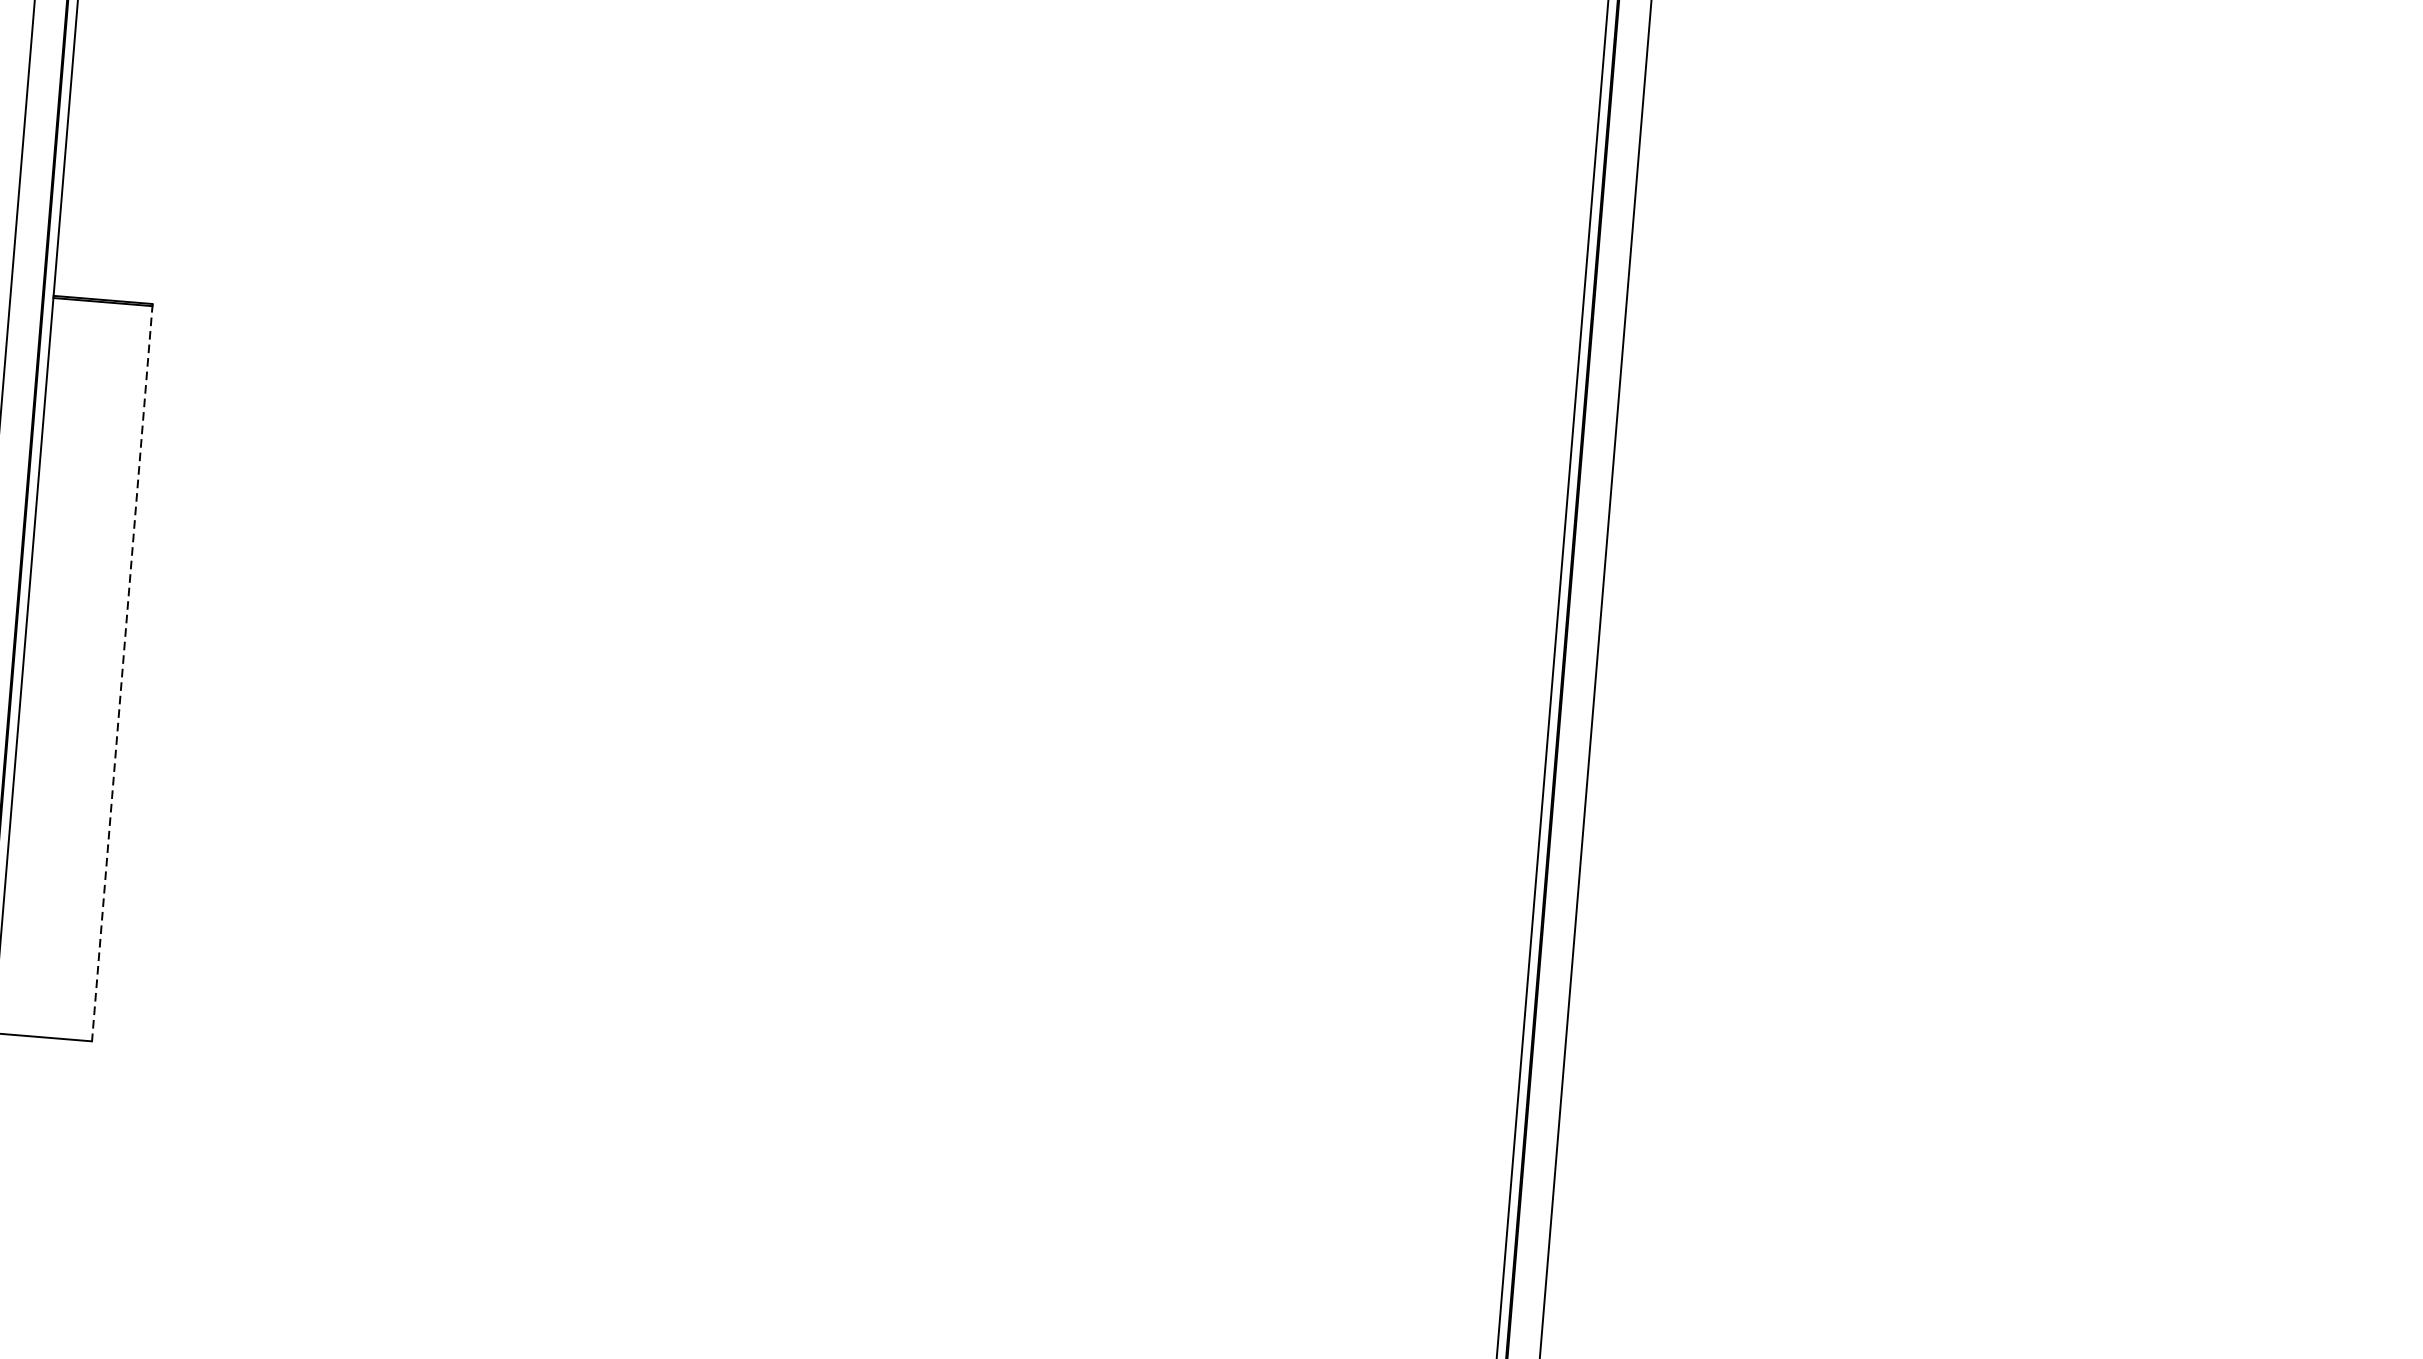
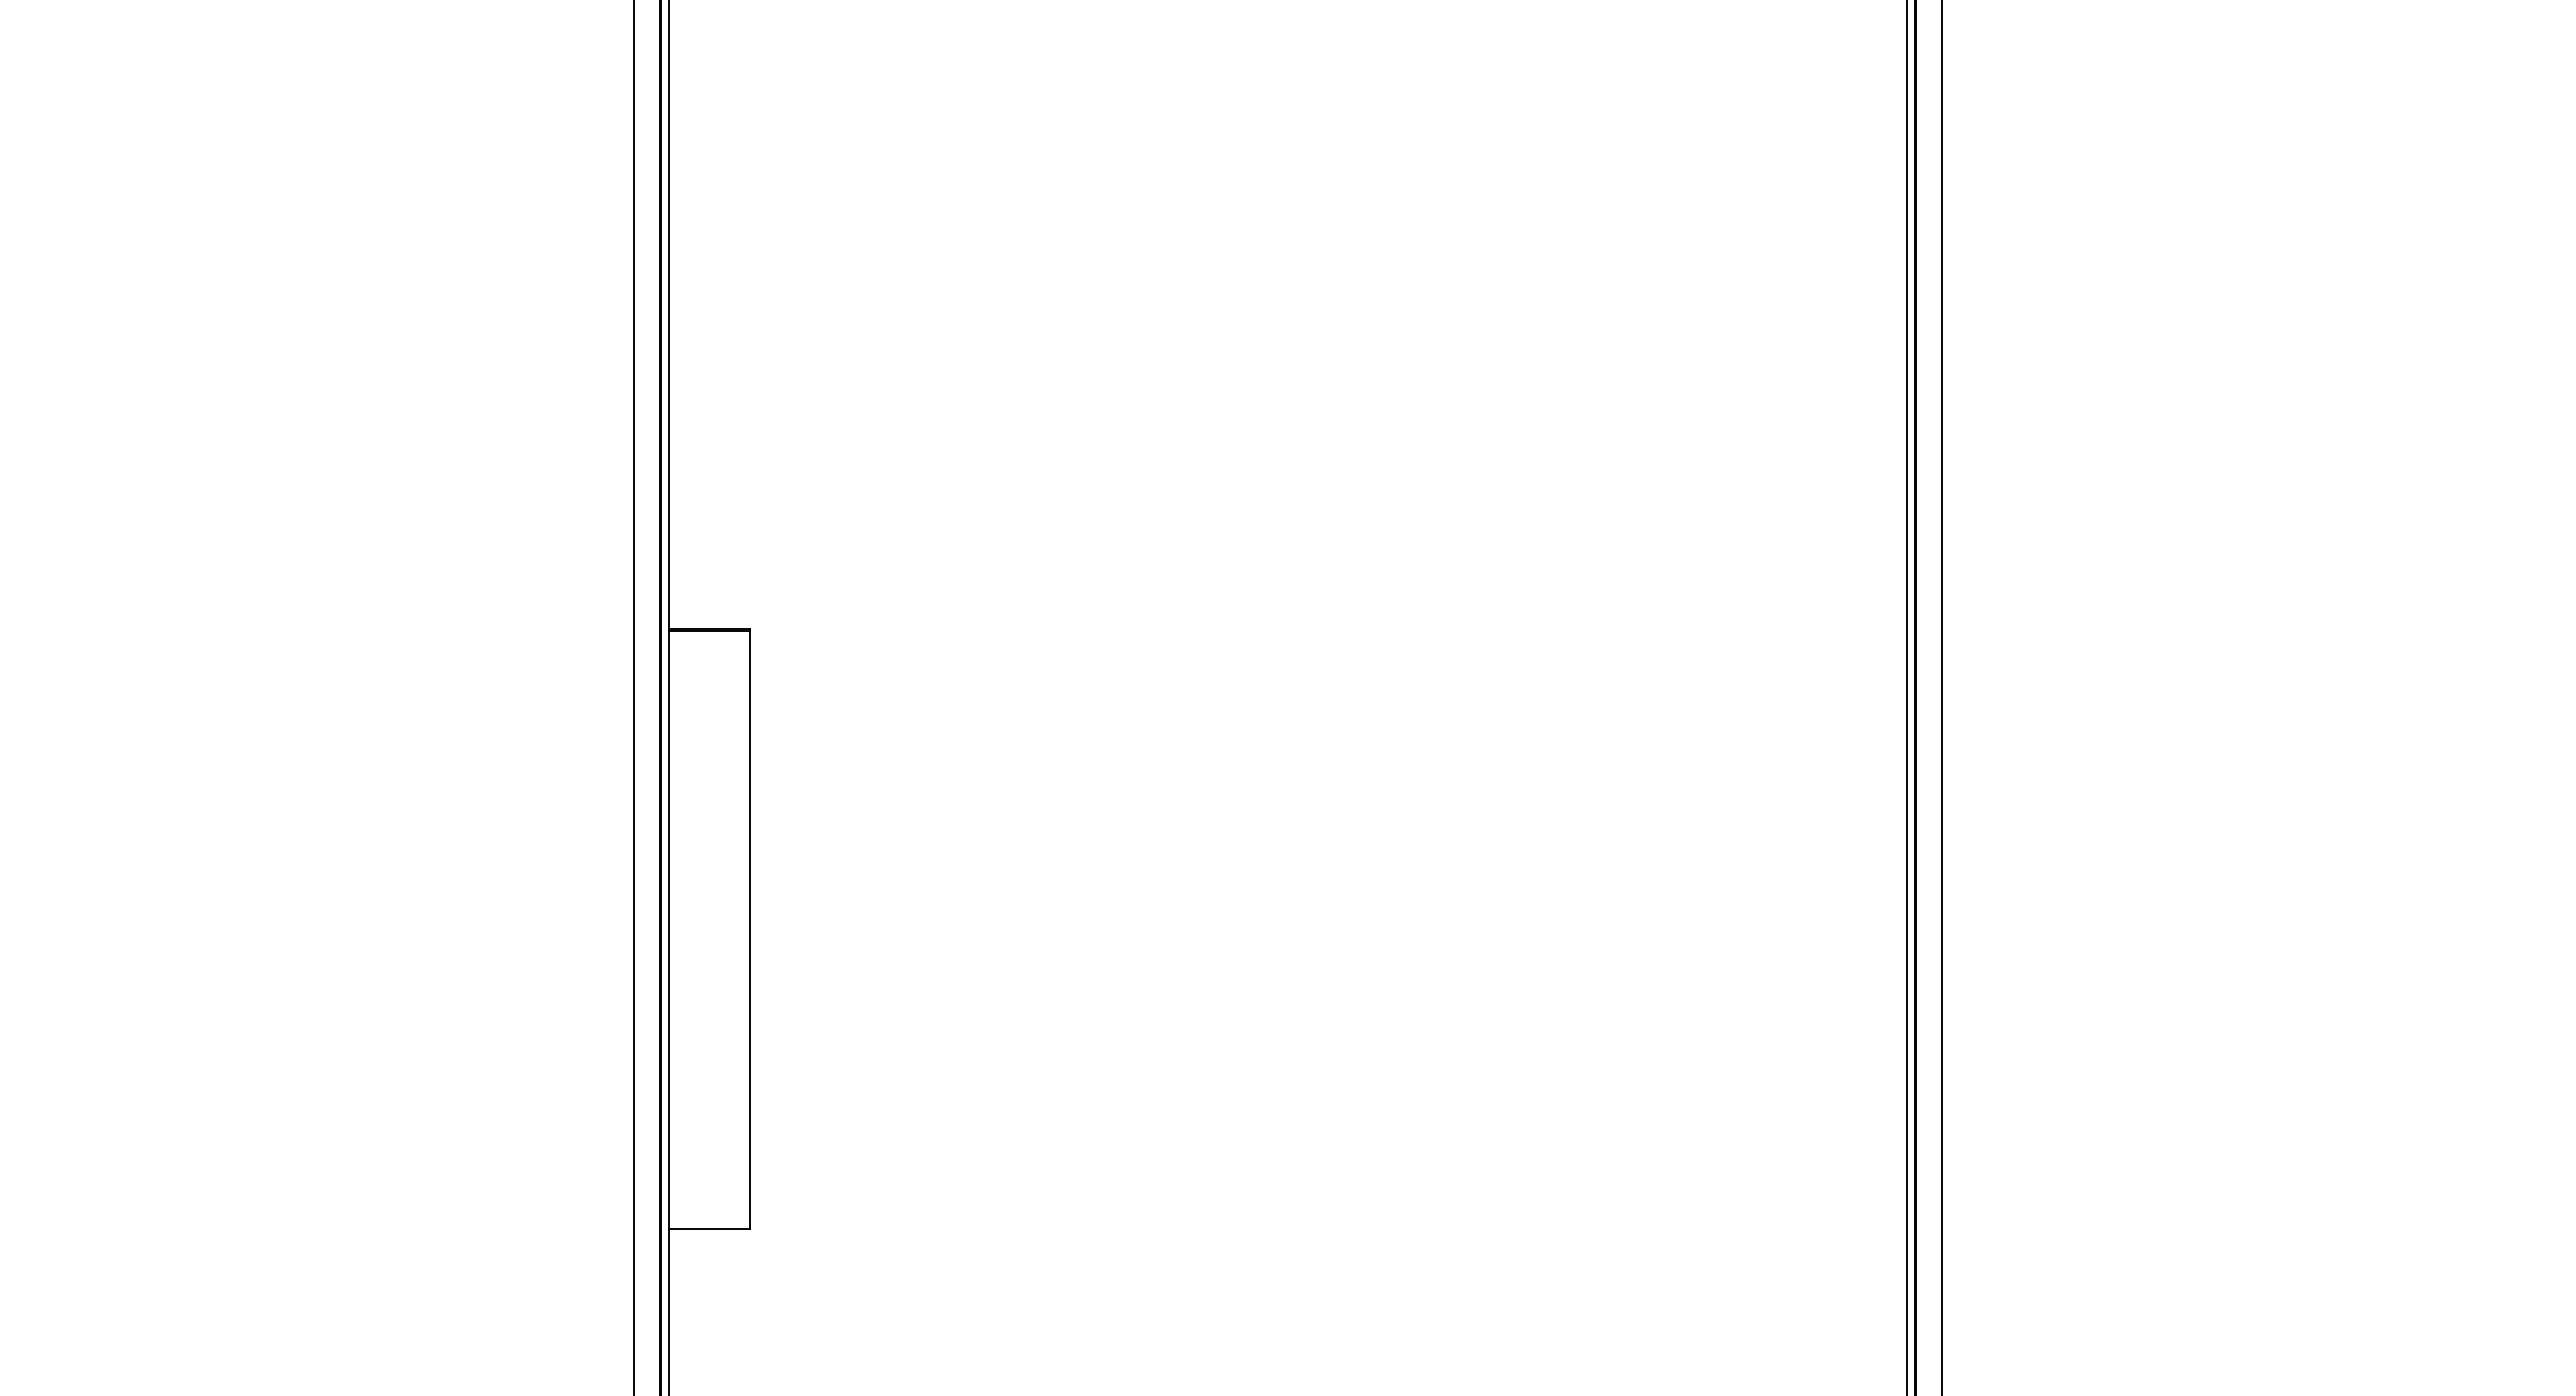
line: (122, 673) -> (749, 929), dashed -> solid

